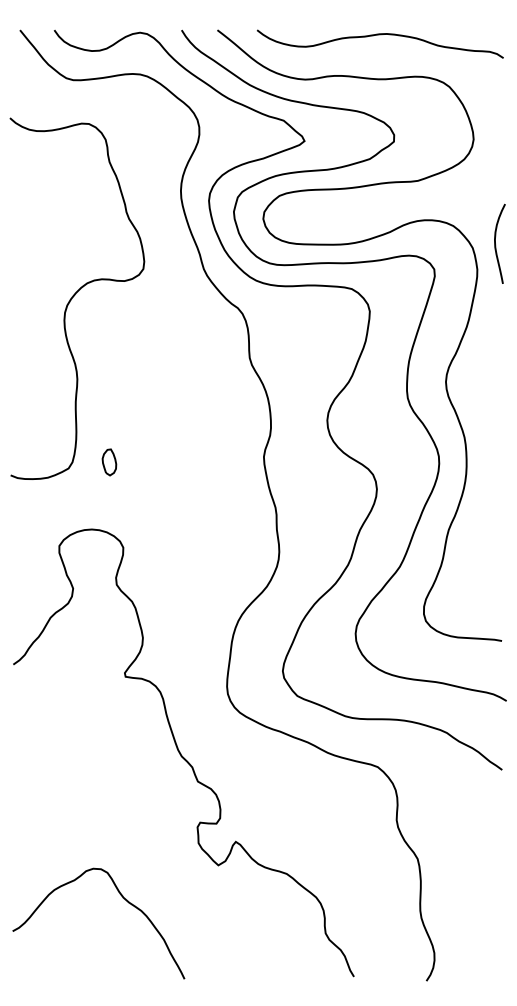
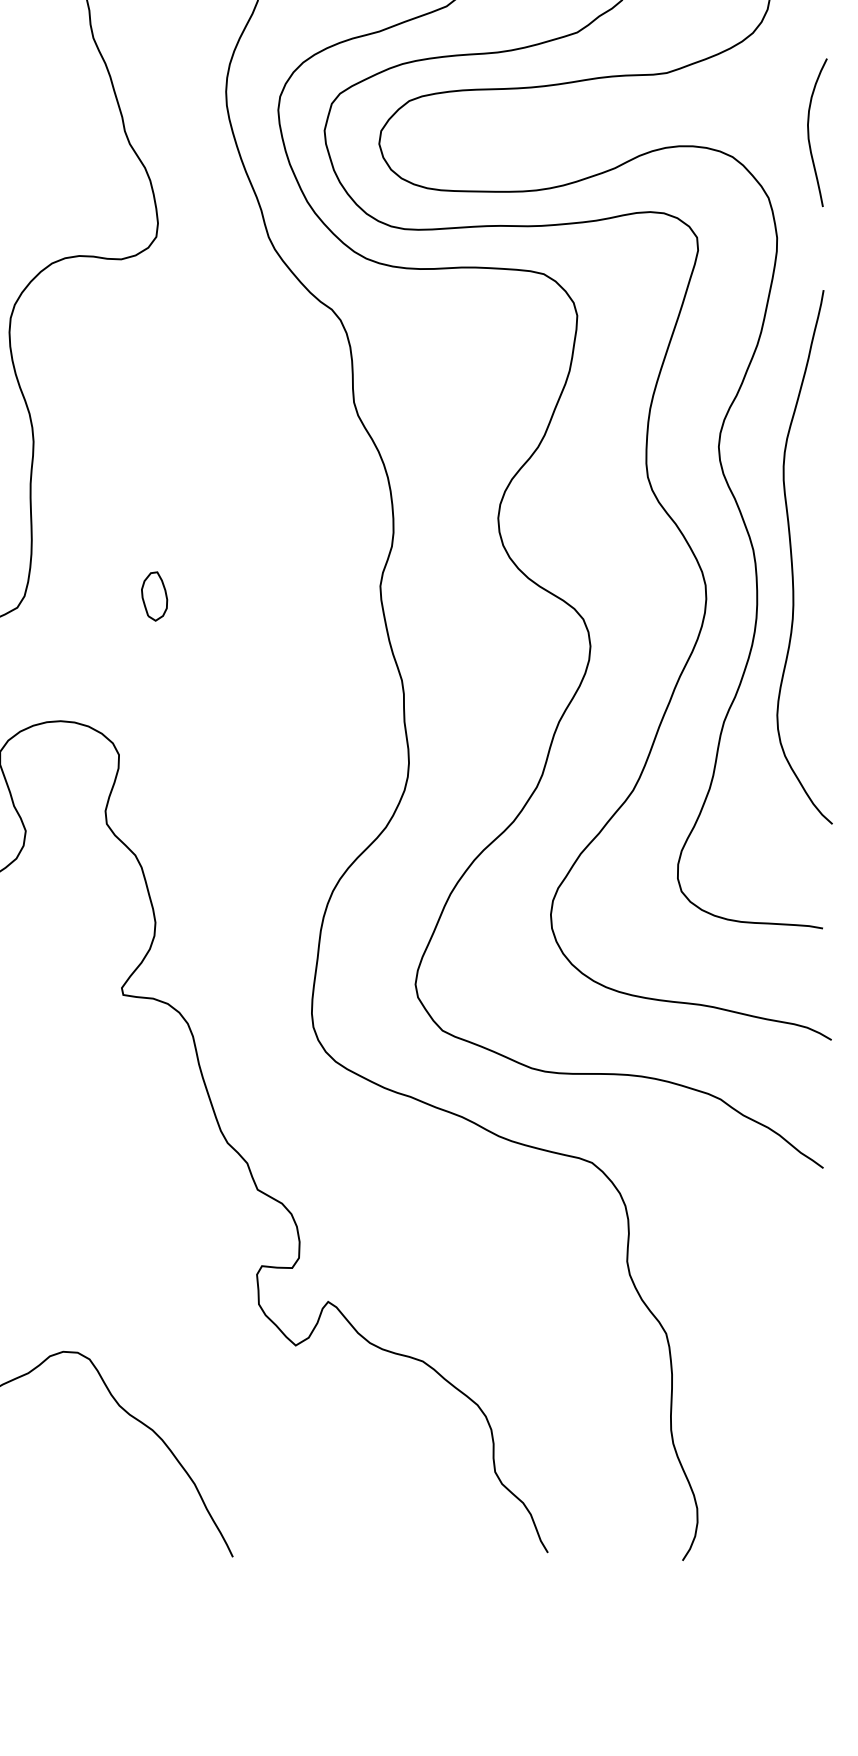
curve: (496, 245) -> (810, 135), moved
curve: (486, 443) -> (794, 561), added
part: (109, 462) -> (154, 596), moved

